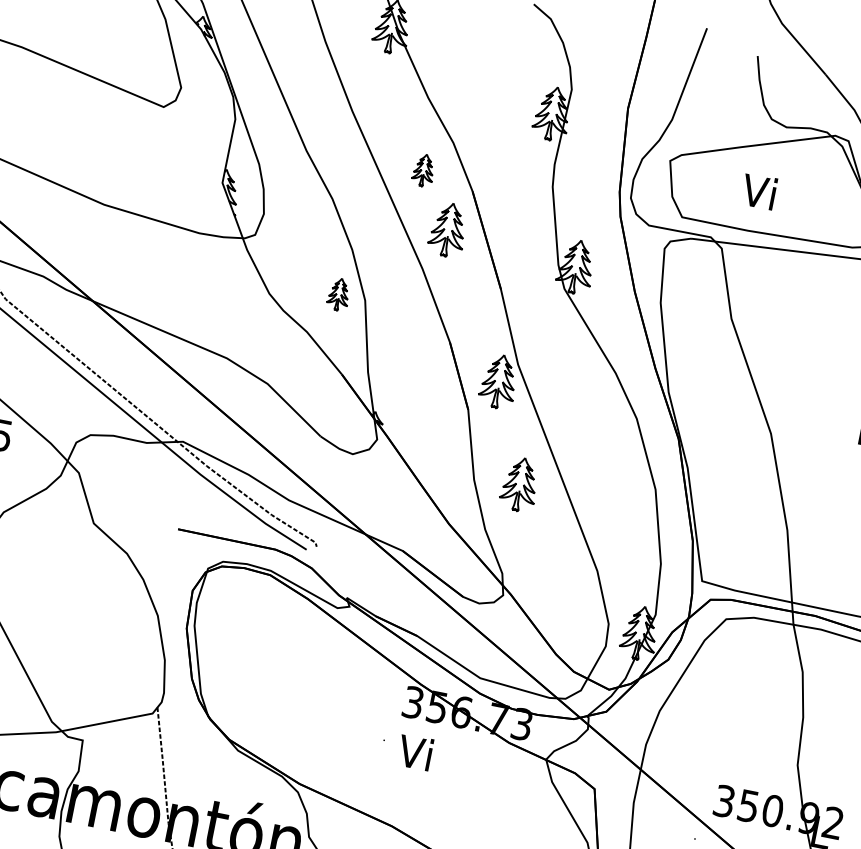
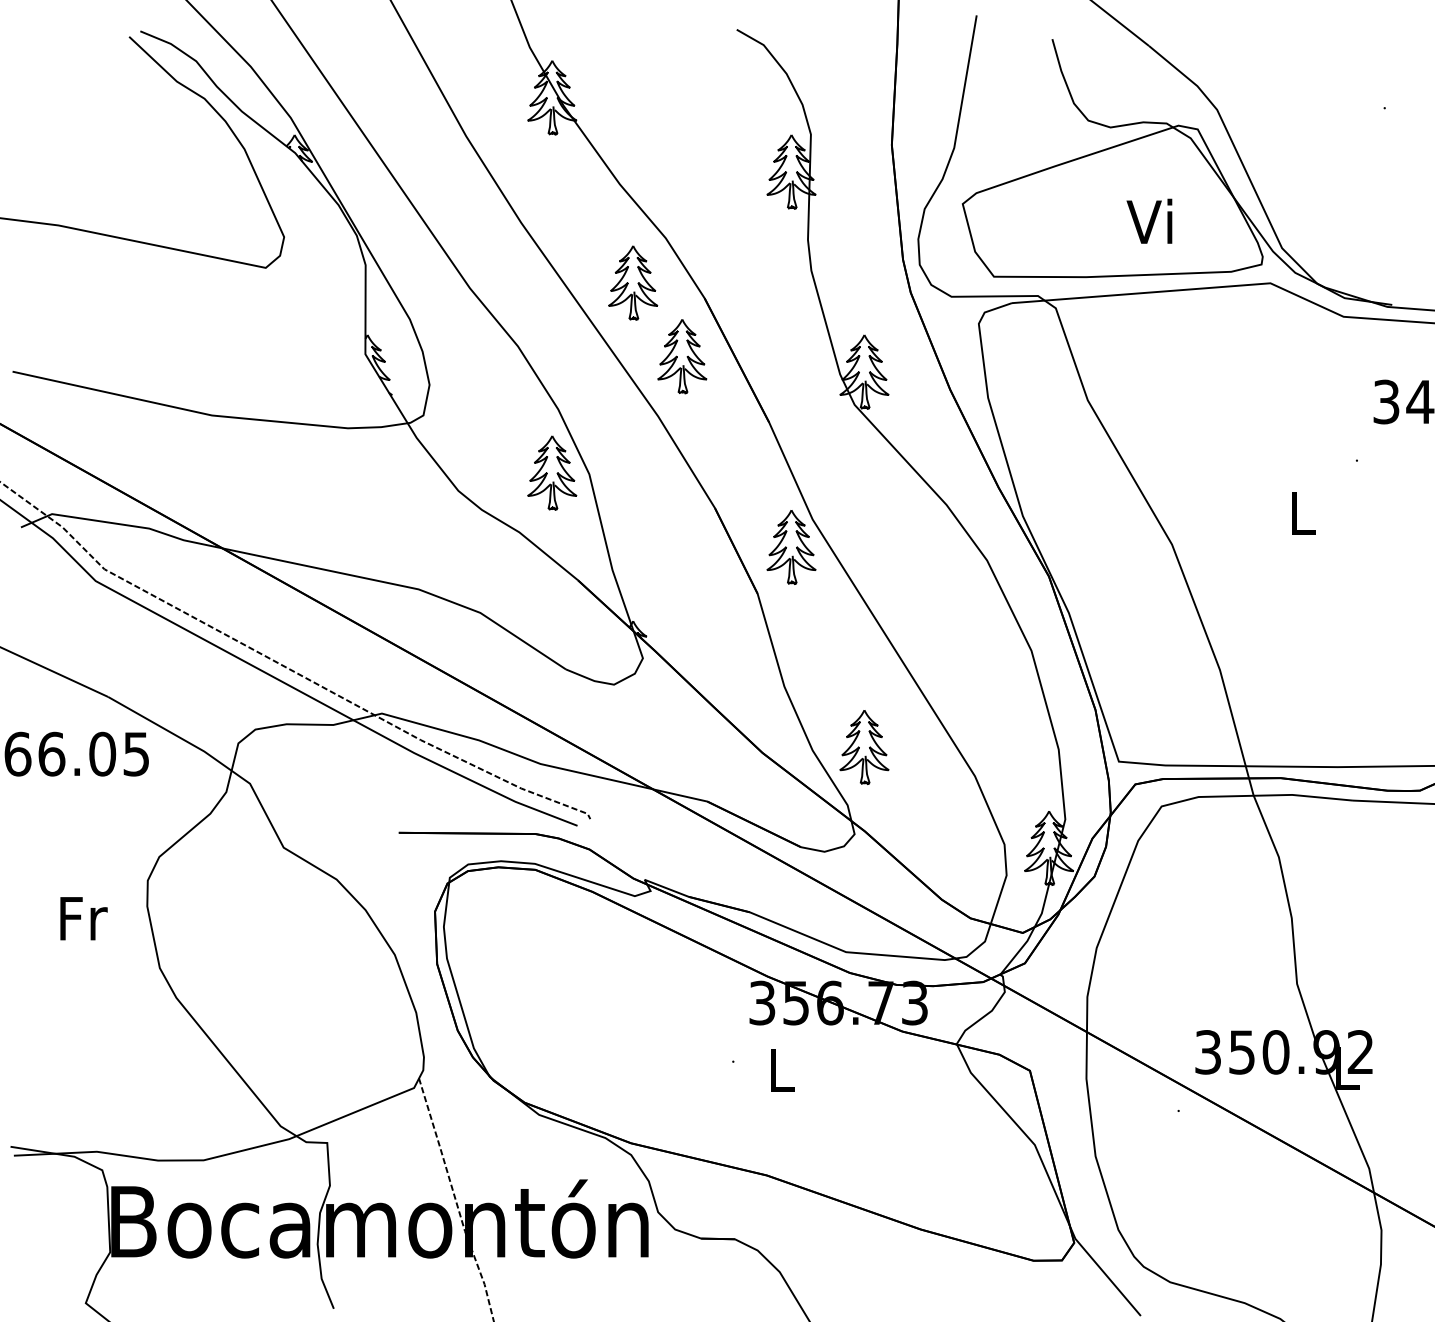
part: (424, 169) -> (633, 282), size x1.67
text: (759, 190) -> (1149, 220), moved
part: (339, 294) -> (552, 472), size x1.67
part: (520, 484) -> (864, 747), moved
text: (414, 752) -> (777, 1069), Vi -> L

